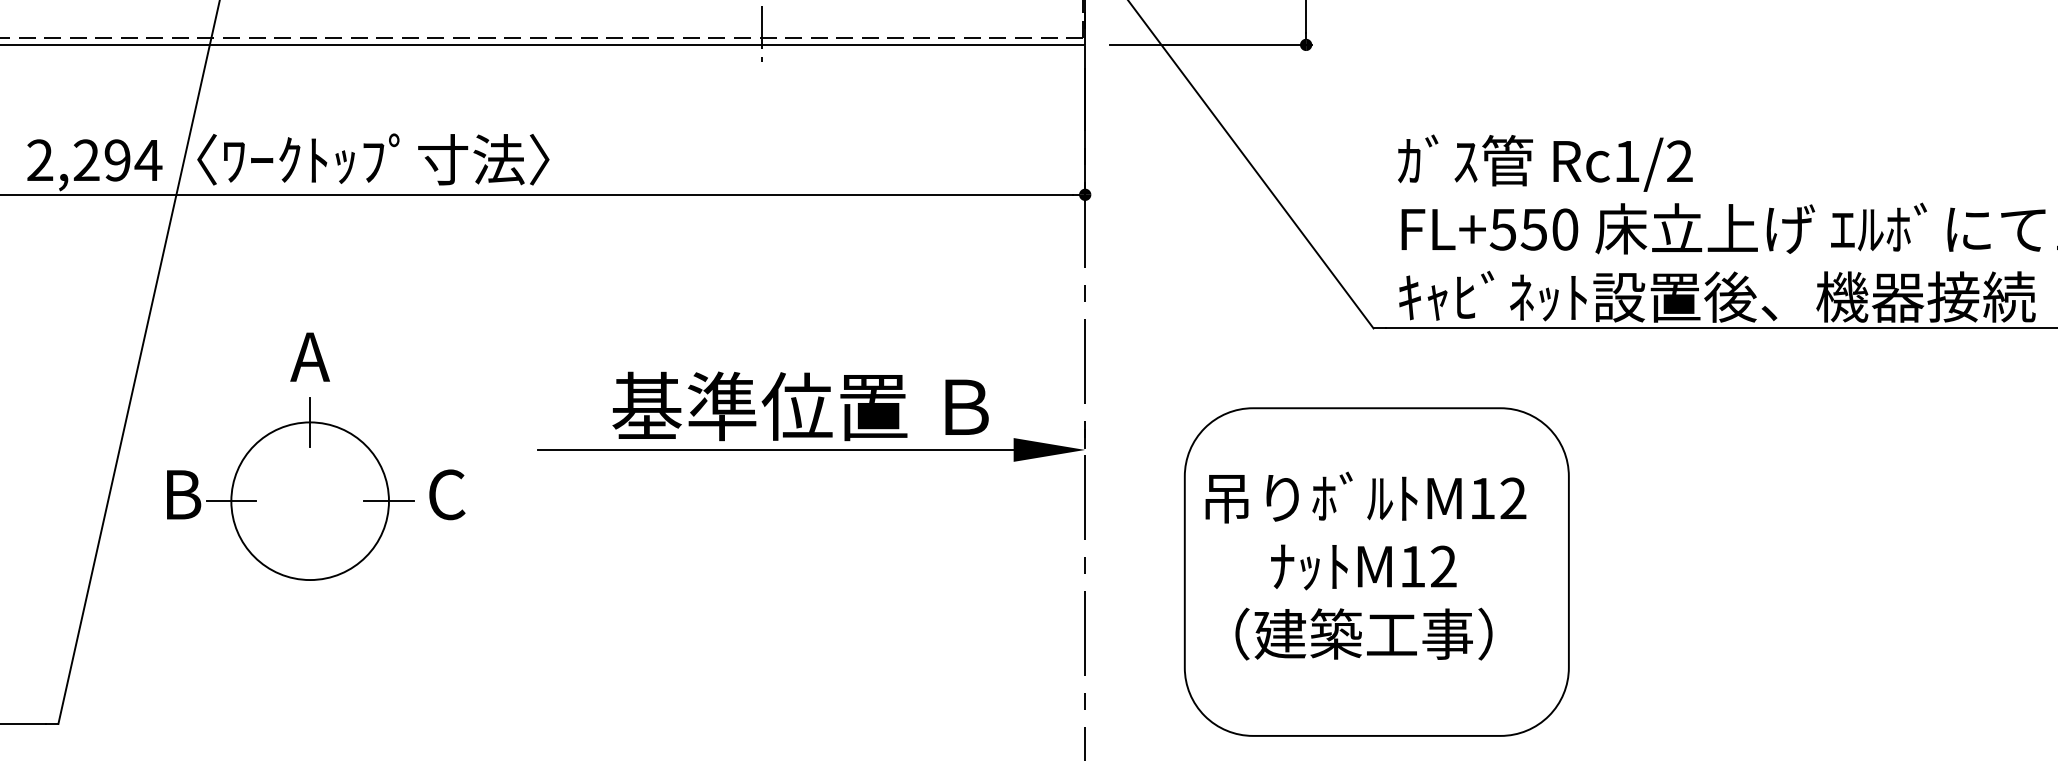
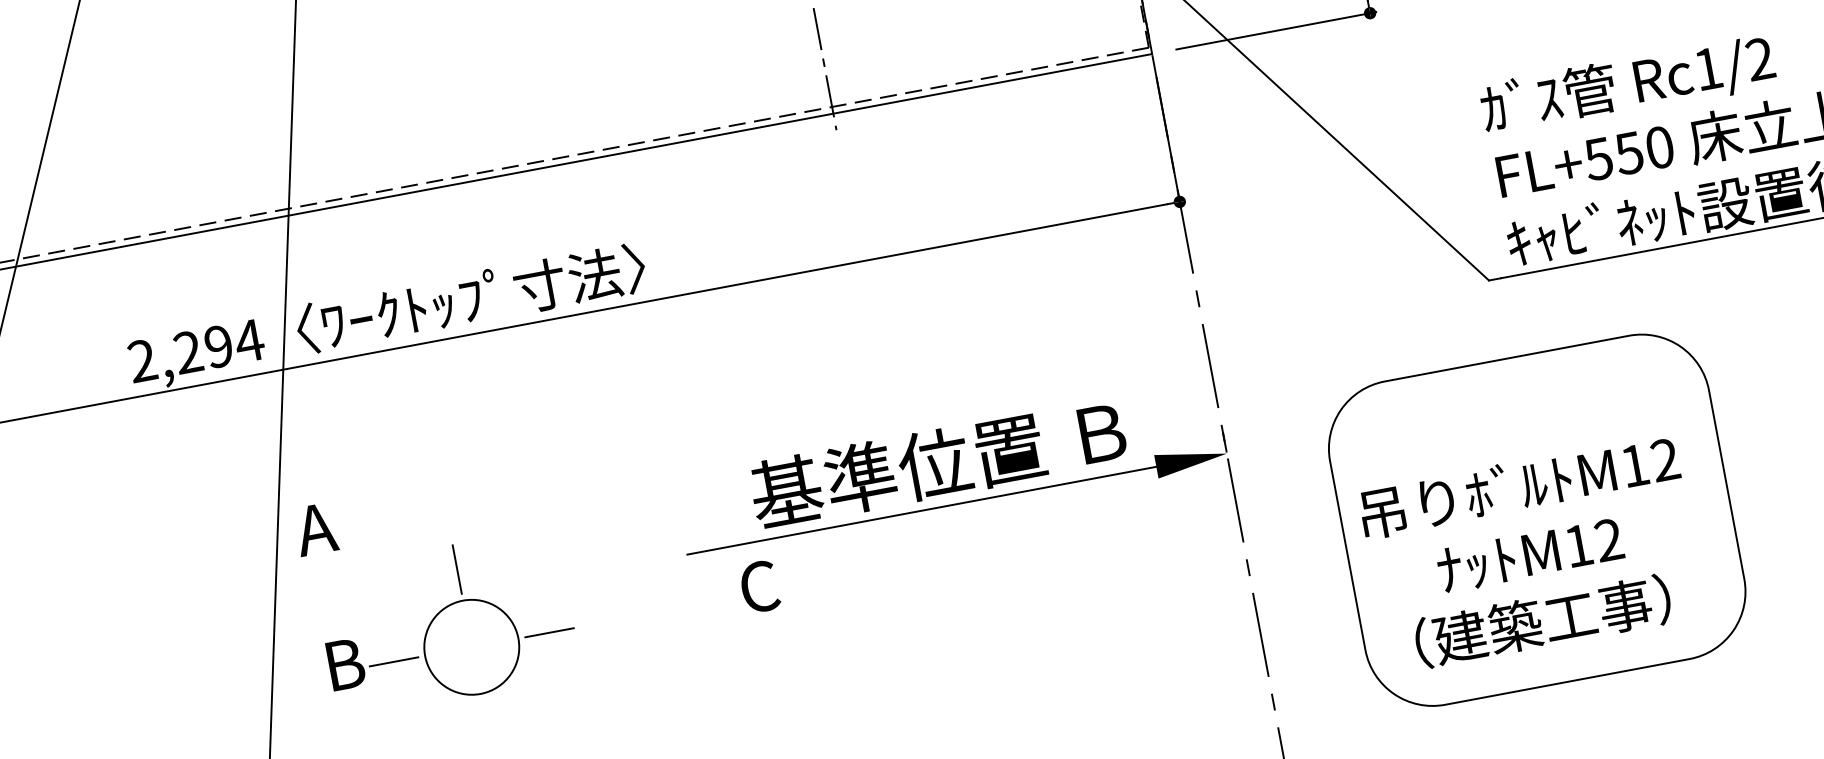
text: (309, 356) -> (315, 528), moved
text: (447, 494) -> (759, 586), moved
circle: (309, 501) -> (471, 647), size x0.6
text: (1365, 565) -> (1531, 553), moved

